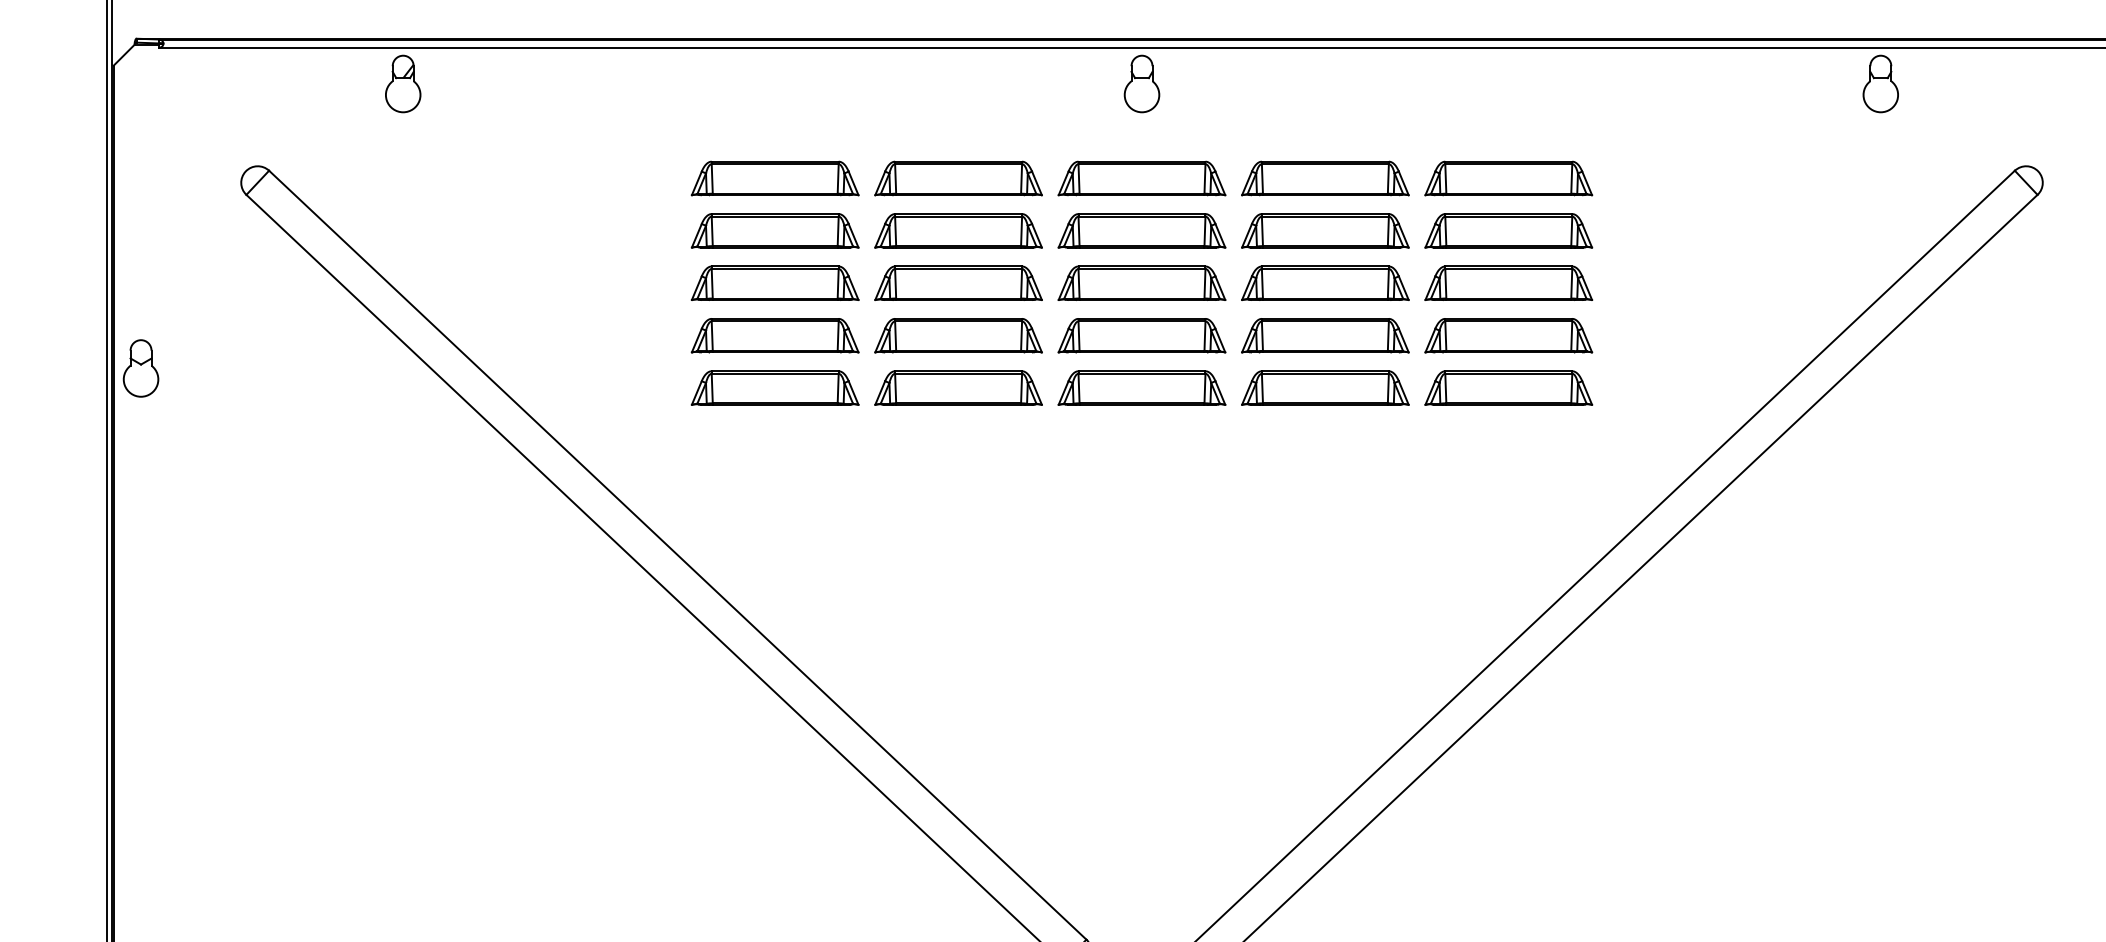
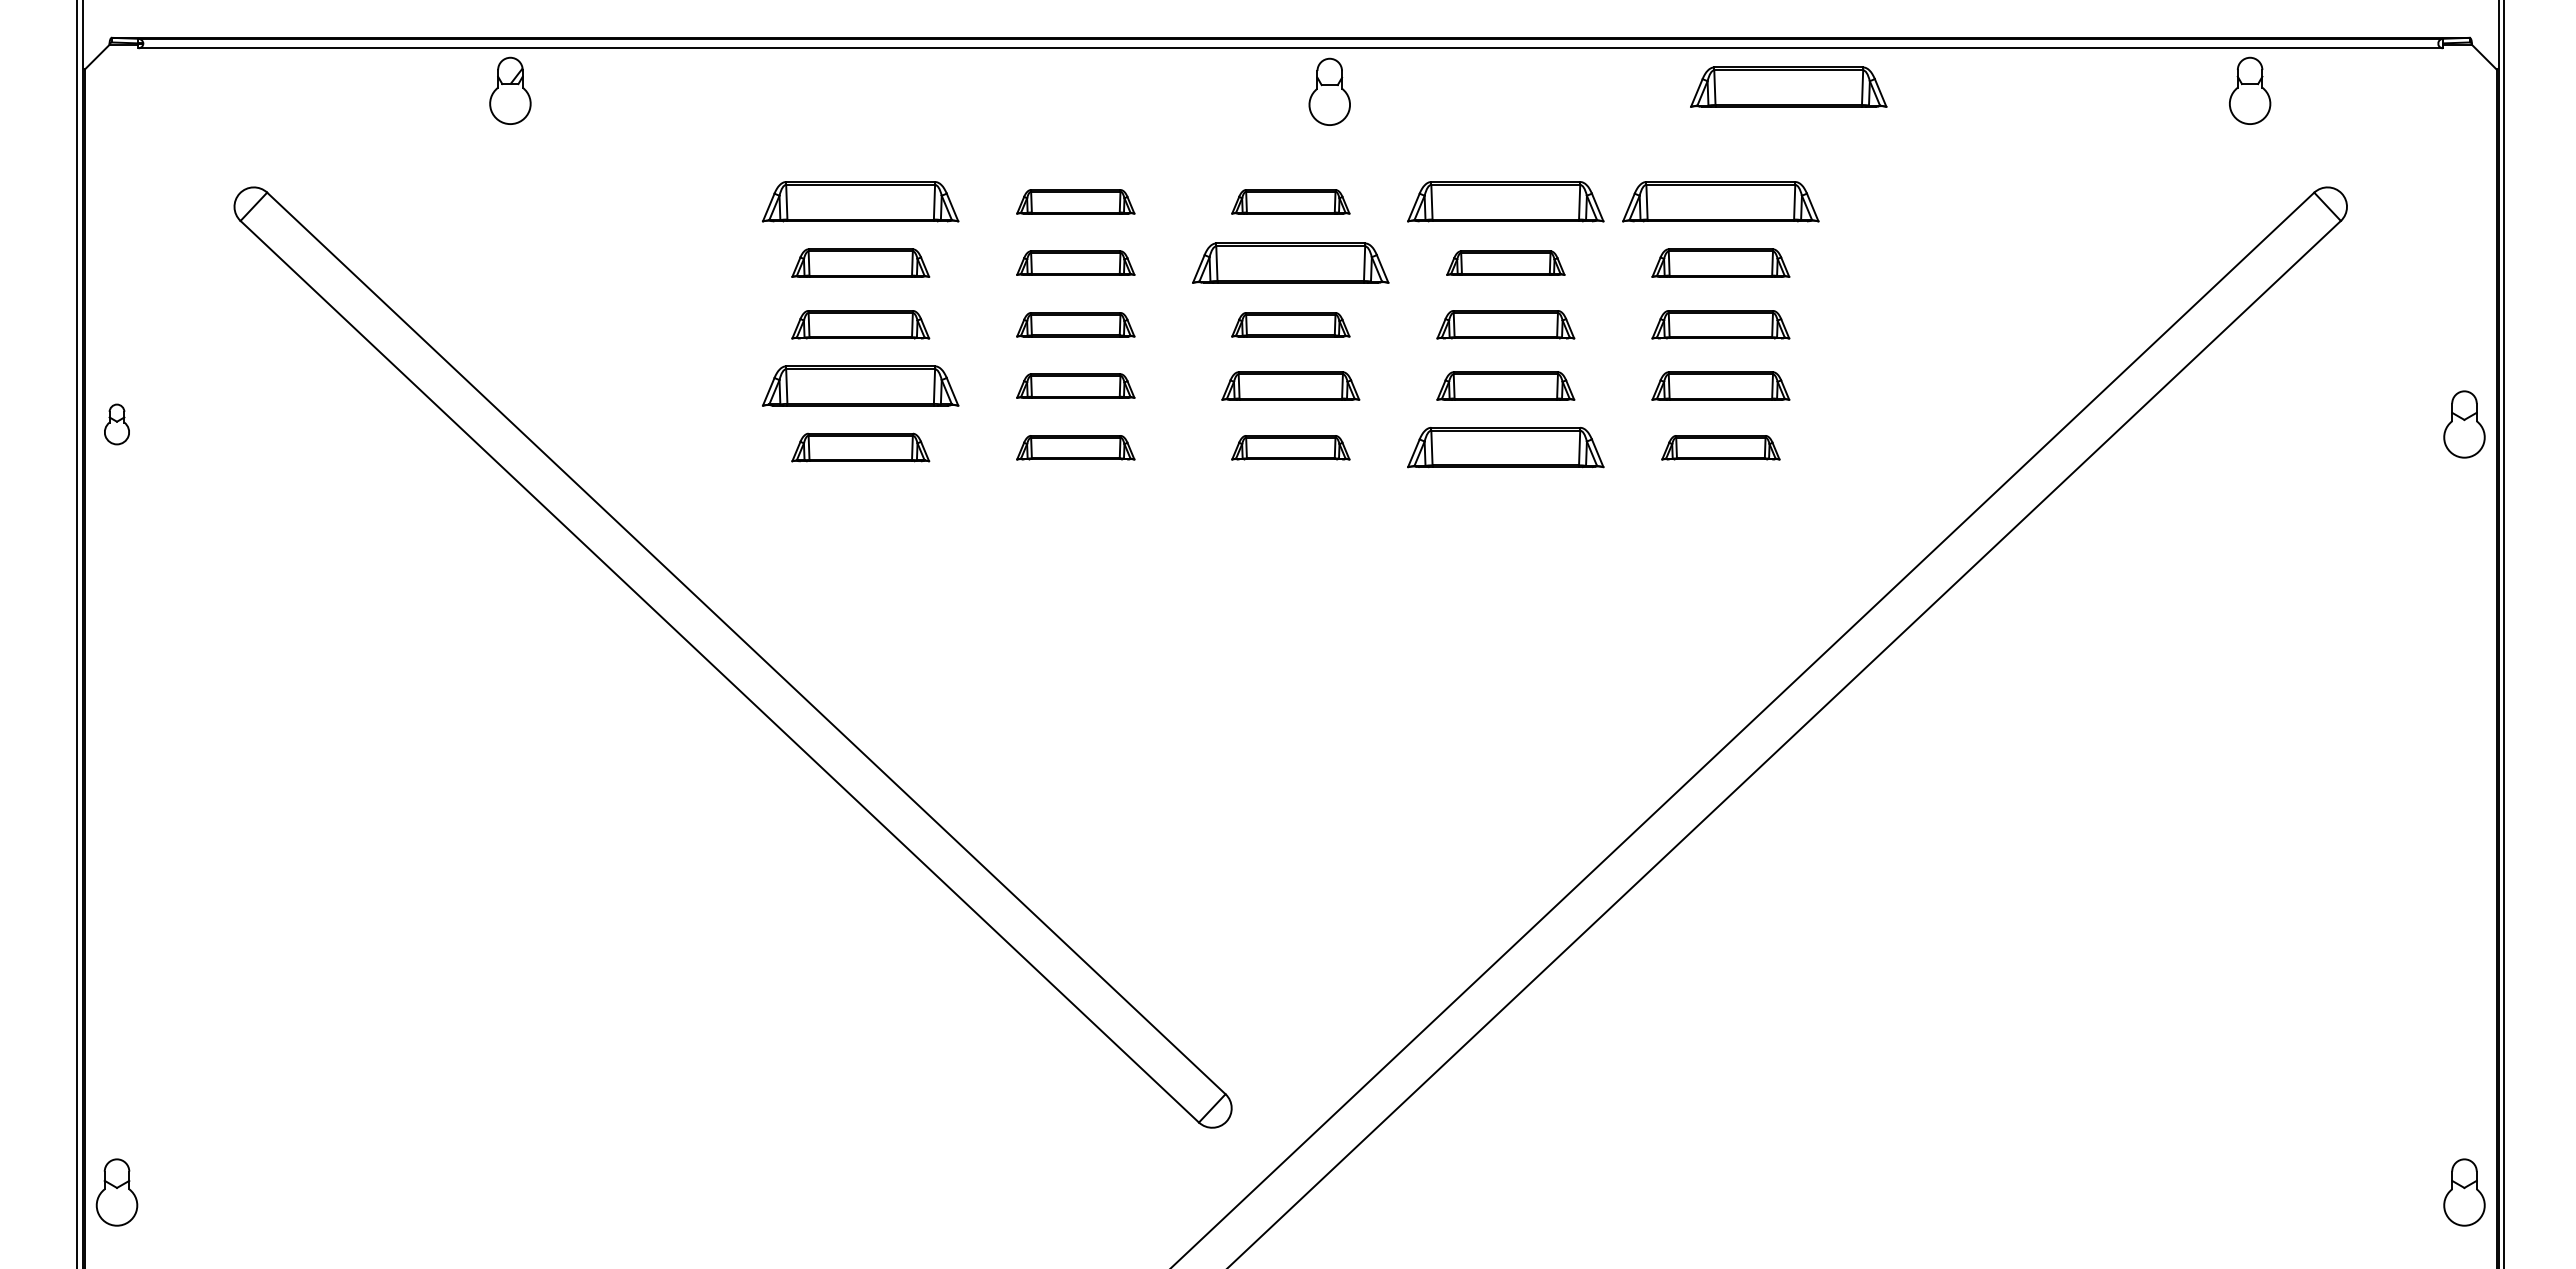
part: (1566, 80) -> (1788, 86), added
part: (403, 83) -> (510, 90), moved
part: (1141, 83) -> (1329, 91), moved
part: (1881, 83) -> (2250, 90), moved
part: (958, 178) -> (1075, 201), size x0.6
part: (1141, 178) -> (1290, 201), size x0.6
part: (775, 230) -> (860, 262), size x0.7
part: (958, 230) -> (1075, 262), size x0.6
part: (1325, 230) -> (1505, 262), size x0.6
part: (1508, 230) -> (1720, 262), size x0.7
part: (775, 283) -> (860, 324), size x0.7
part: (958, 283) -> (1075, 324), size x0.6
part: (1141, 283) -> (1290, 324), size x0.6
part: (1325, 283) -> (1505, 324), size x0.7
part: (1508, 283) -> (1720, 324), size x0.7
part: (958, 335) -> (1075, 385), size x0.6
part: (1141, 335) -> (1290, 385), size x0.7
part: (1325, 335) -> (1505, 385), size x0.7
part: (1508, 335) -> (1720, 385), size x0.7
part: (140, 368) -> (116, 424), size x0.6
part: (775, 388) -> (860, 447), size x0.7
part: (958, 388) -> (1075, 447), size x0.6
part: (1141, 388) -> (1290, 447), size x0.6
part: (1508, 388) -> (1720, 447), size x0.6

